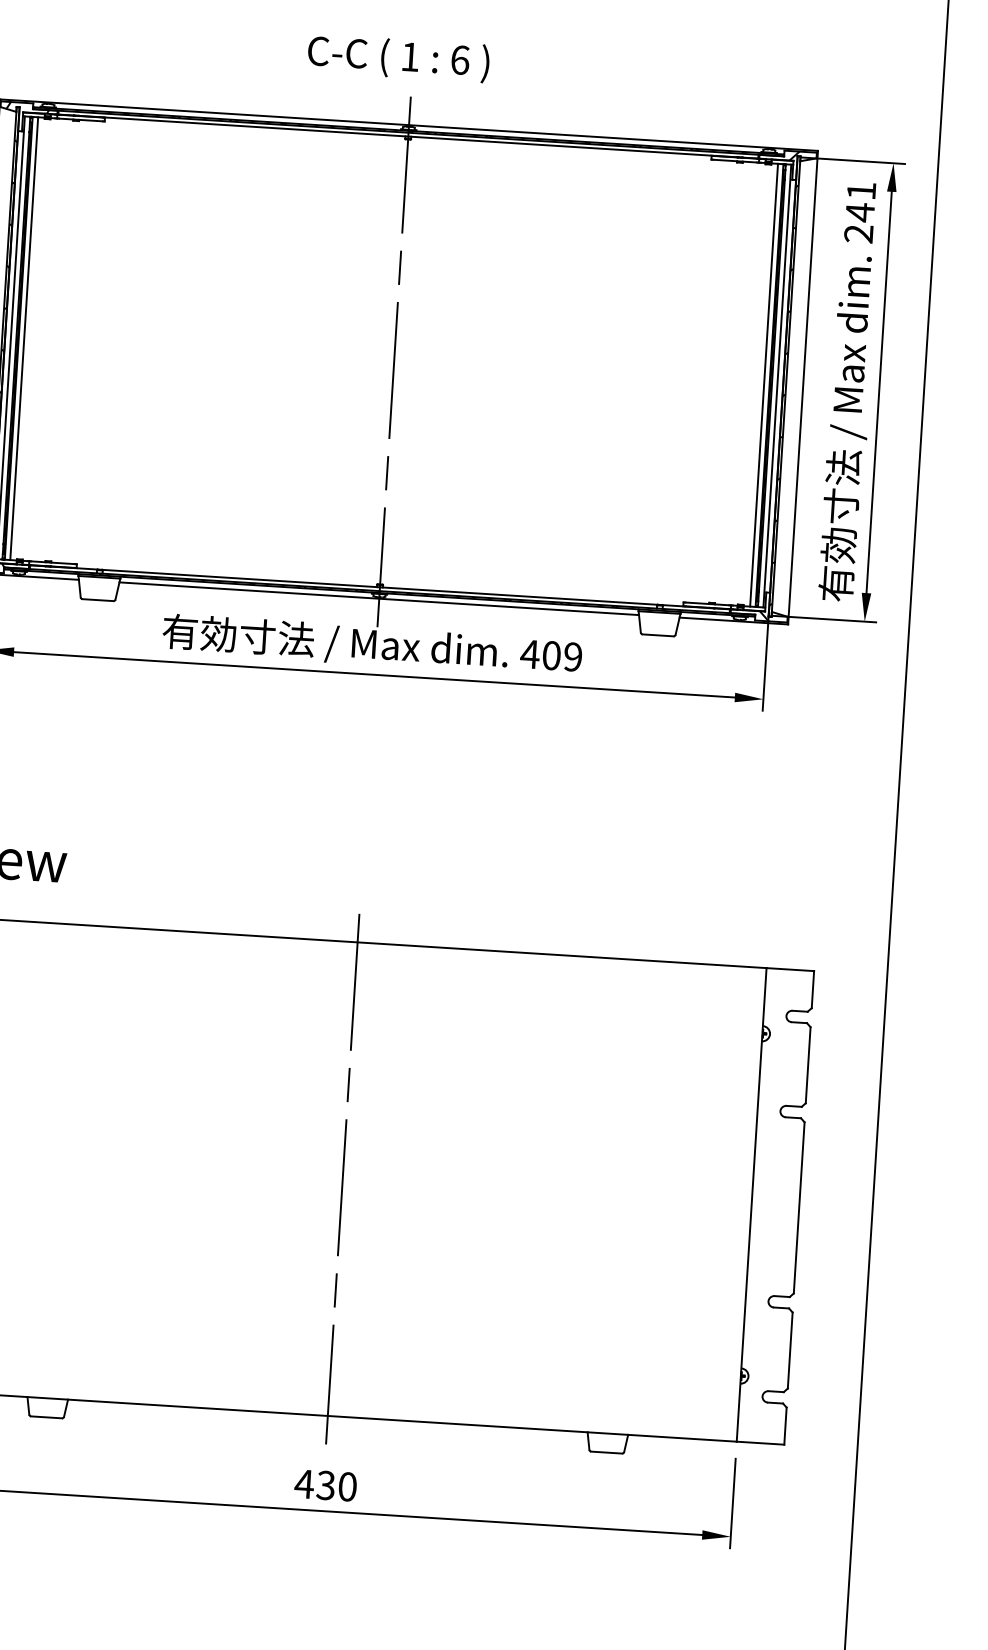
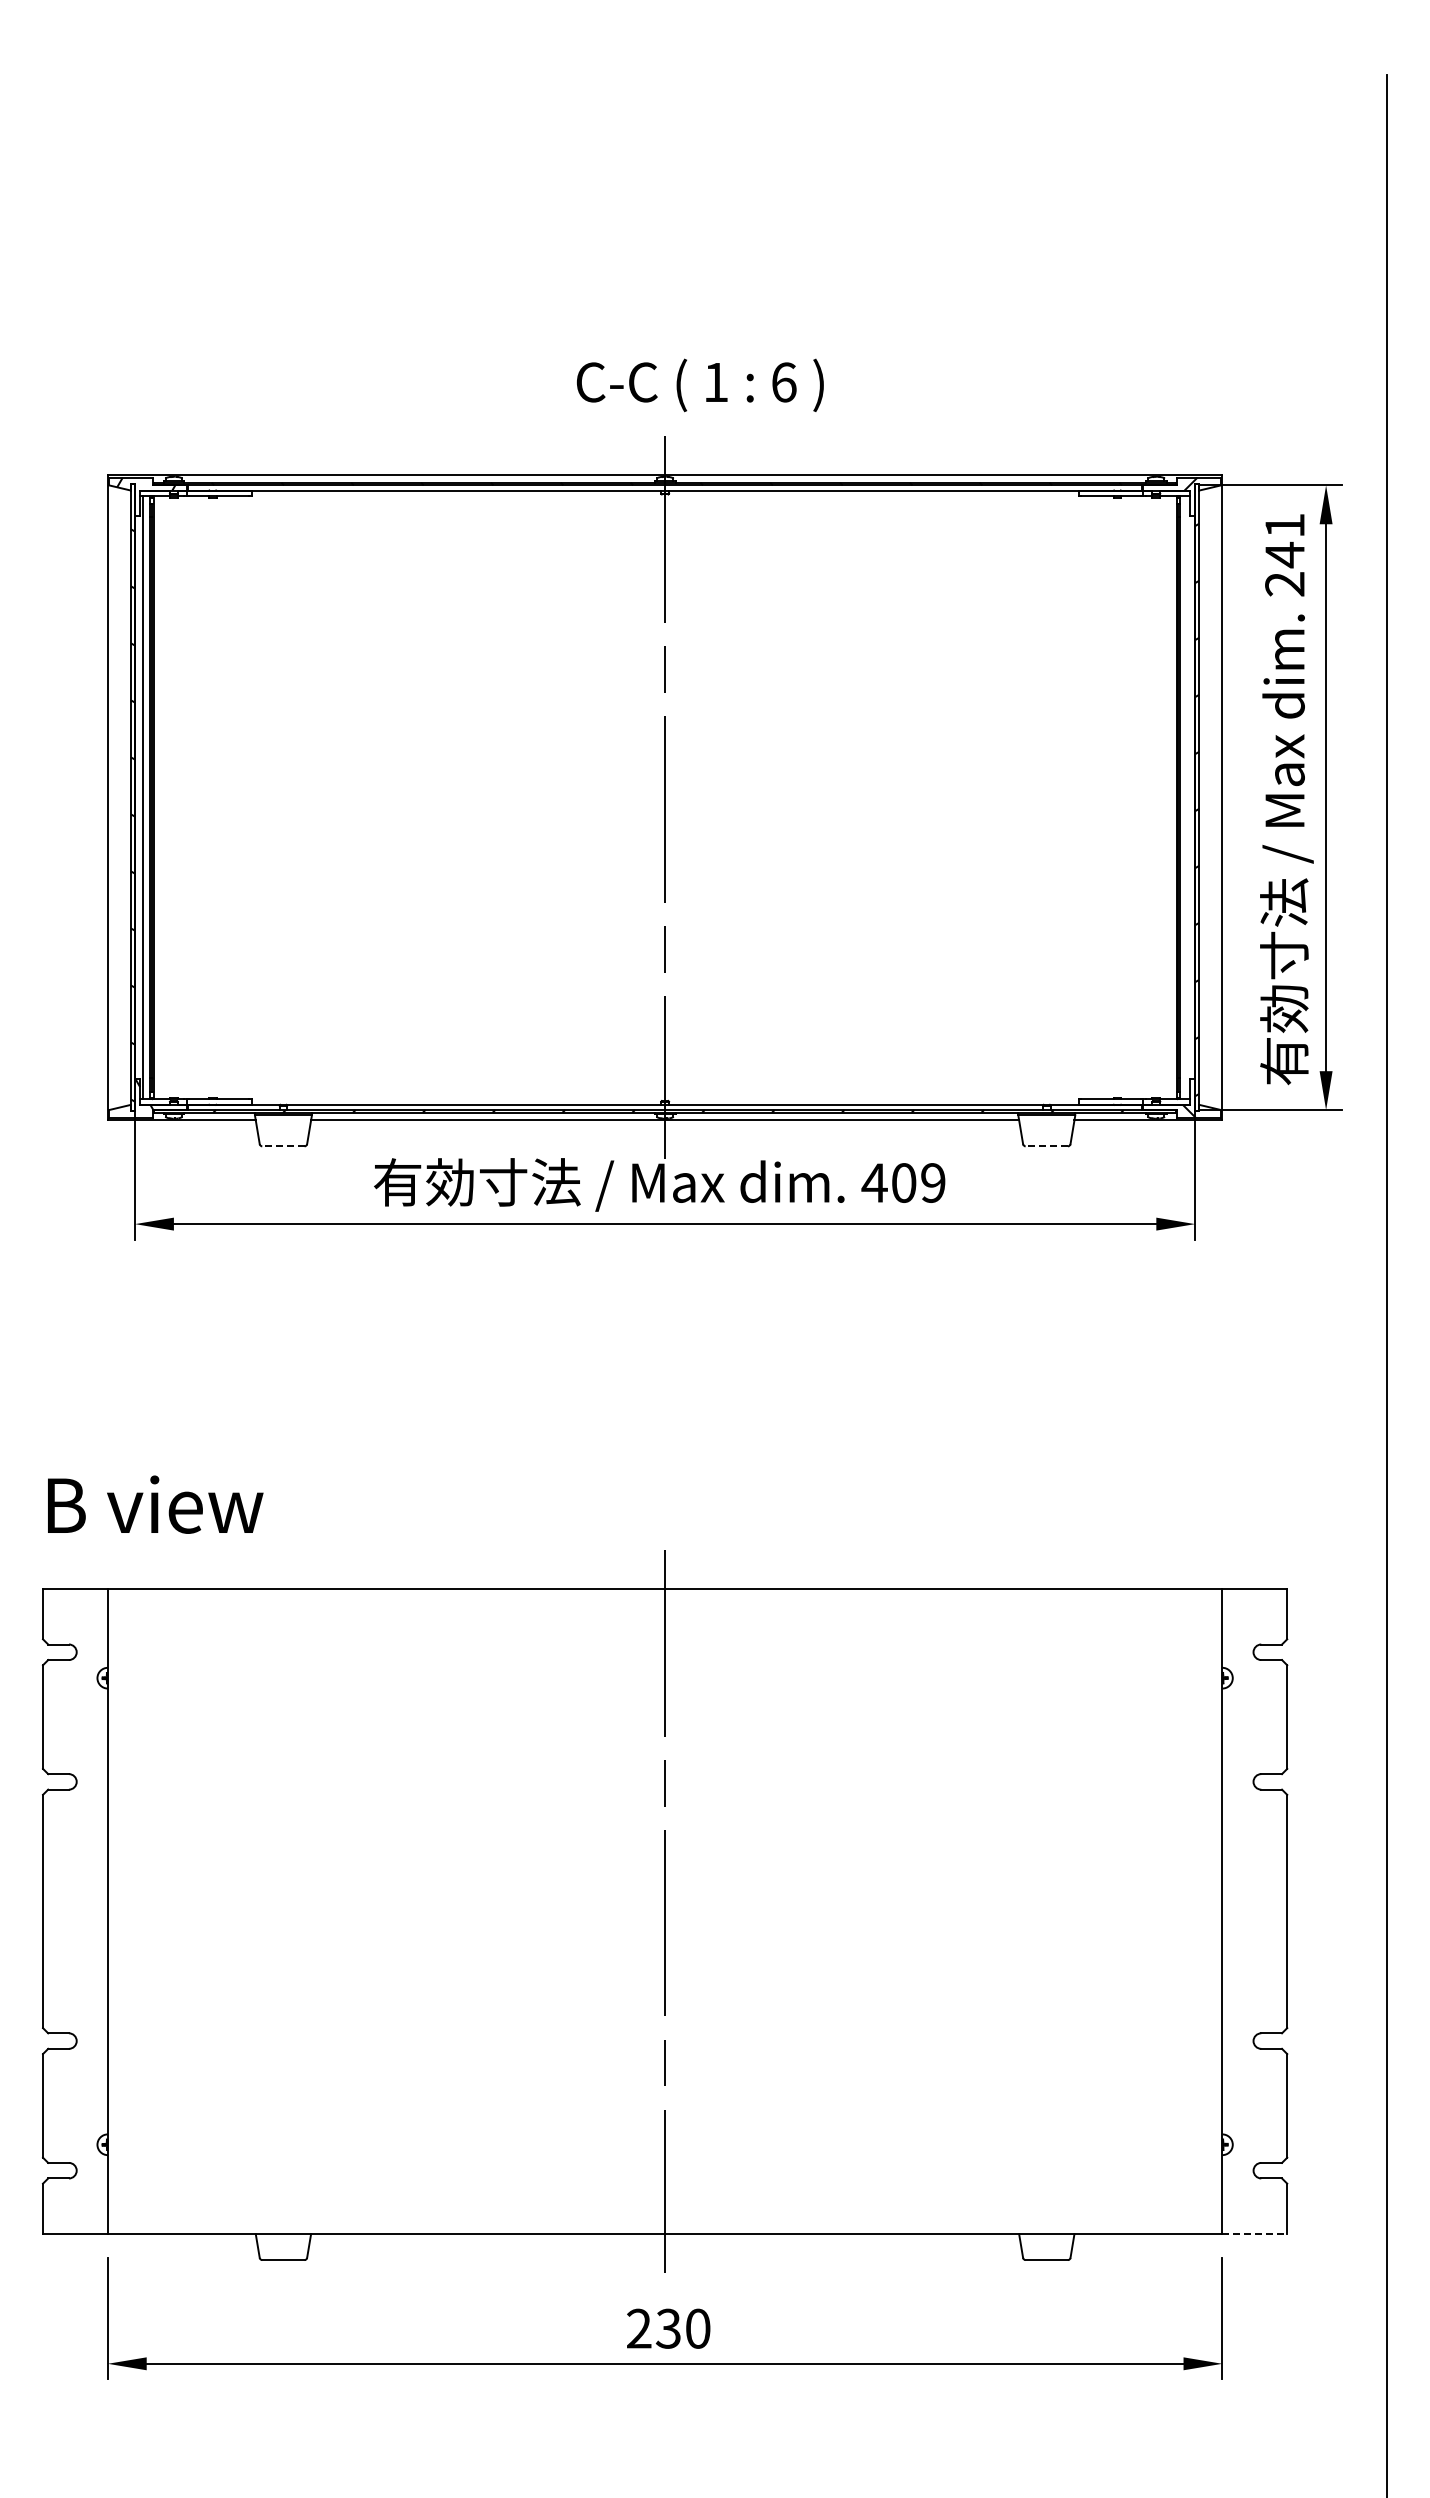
text: (398, 58) -> (700, 385), moved
line: (23, 338) -> (160, 797), removed
line: (764, 385) -> (1169, 797), removed
line: (777, 385) -> (1187, 797), removed
line: (97, 600) -> (282, 1146), solid -> dashed
line: (657, 635) -> (1046, 1146), solid -> dashed
line: (761, 1443) -> (1255, 2234), solid -> dashed
text: (303, 1483) -> (638, 2328), 430 -> 230

